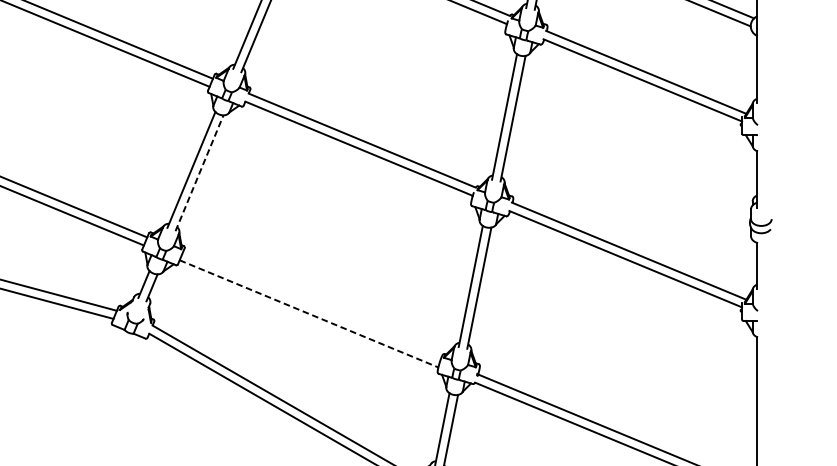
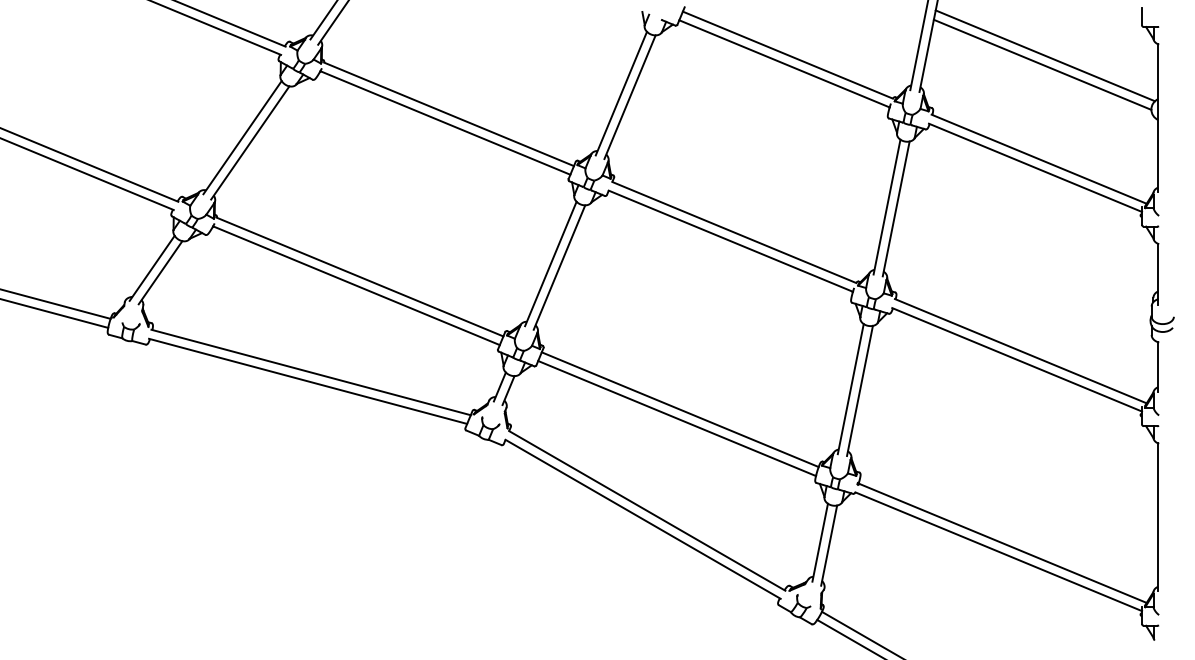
line: (199, 173) -> (559, 267), dashed -> solid
line: (311, 305) -> (679, 409), added
line: (309, 313) -> (677, 418), dashed -> solid

